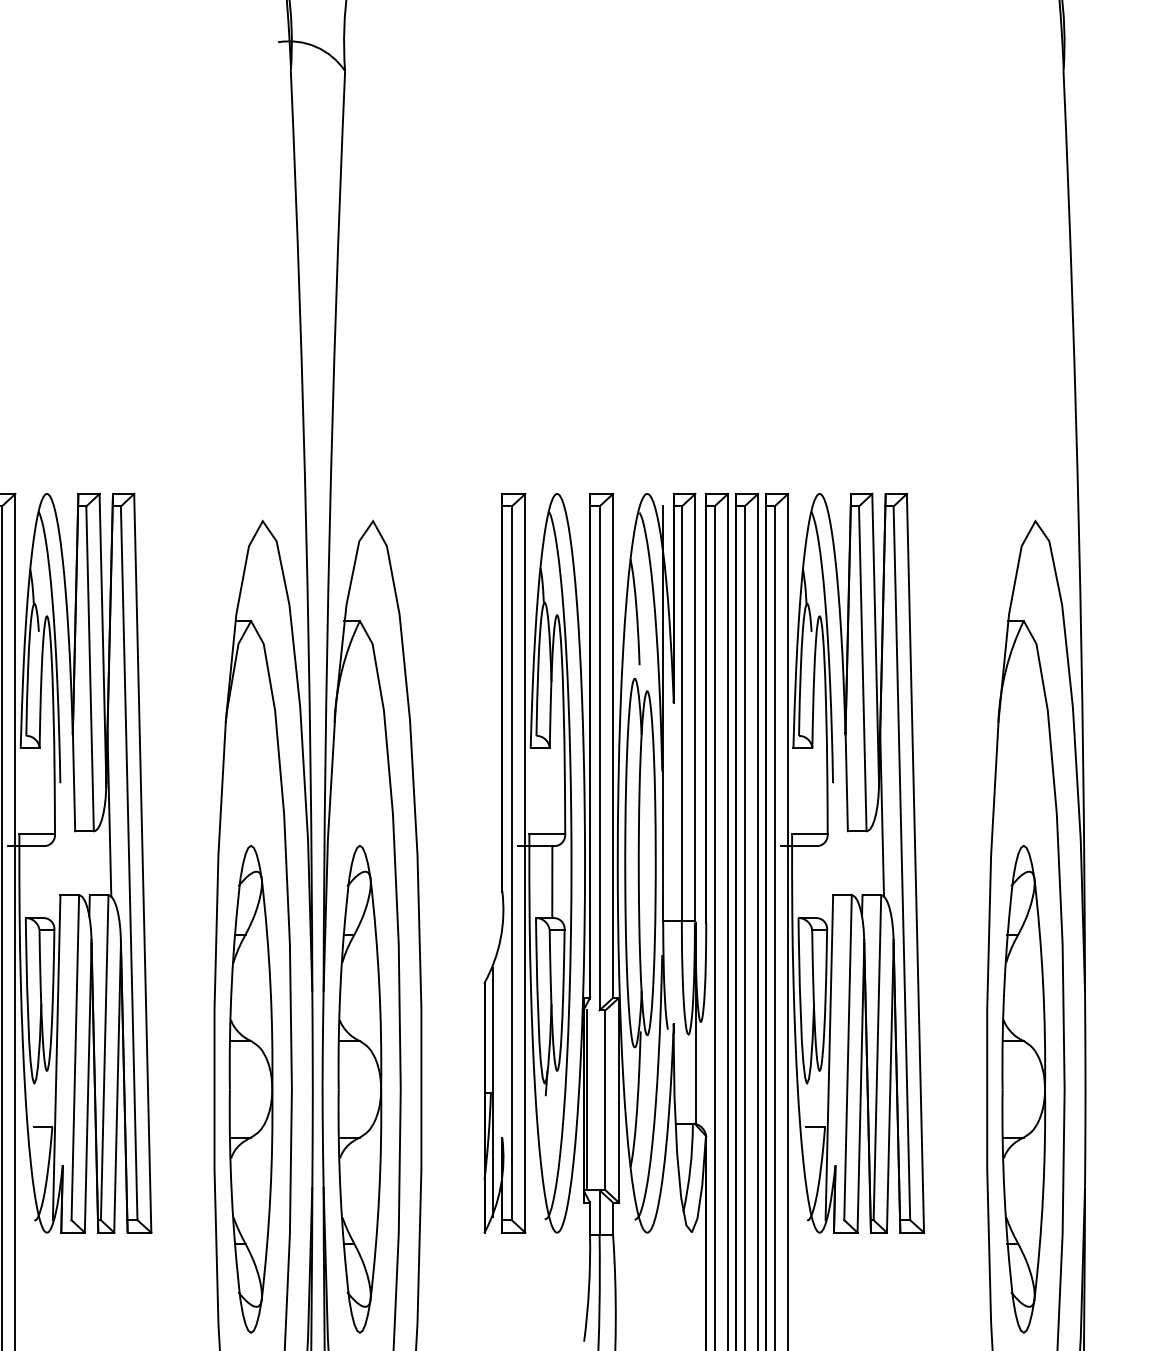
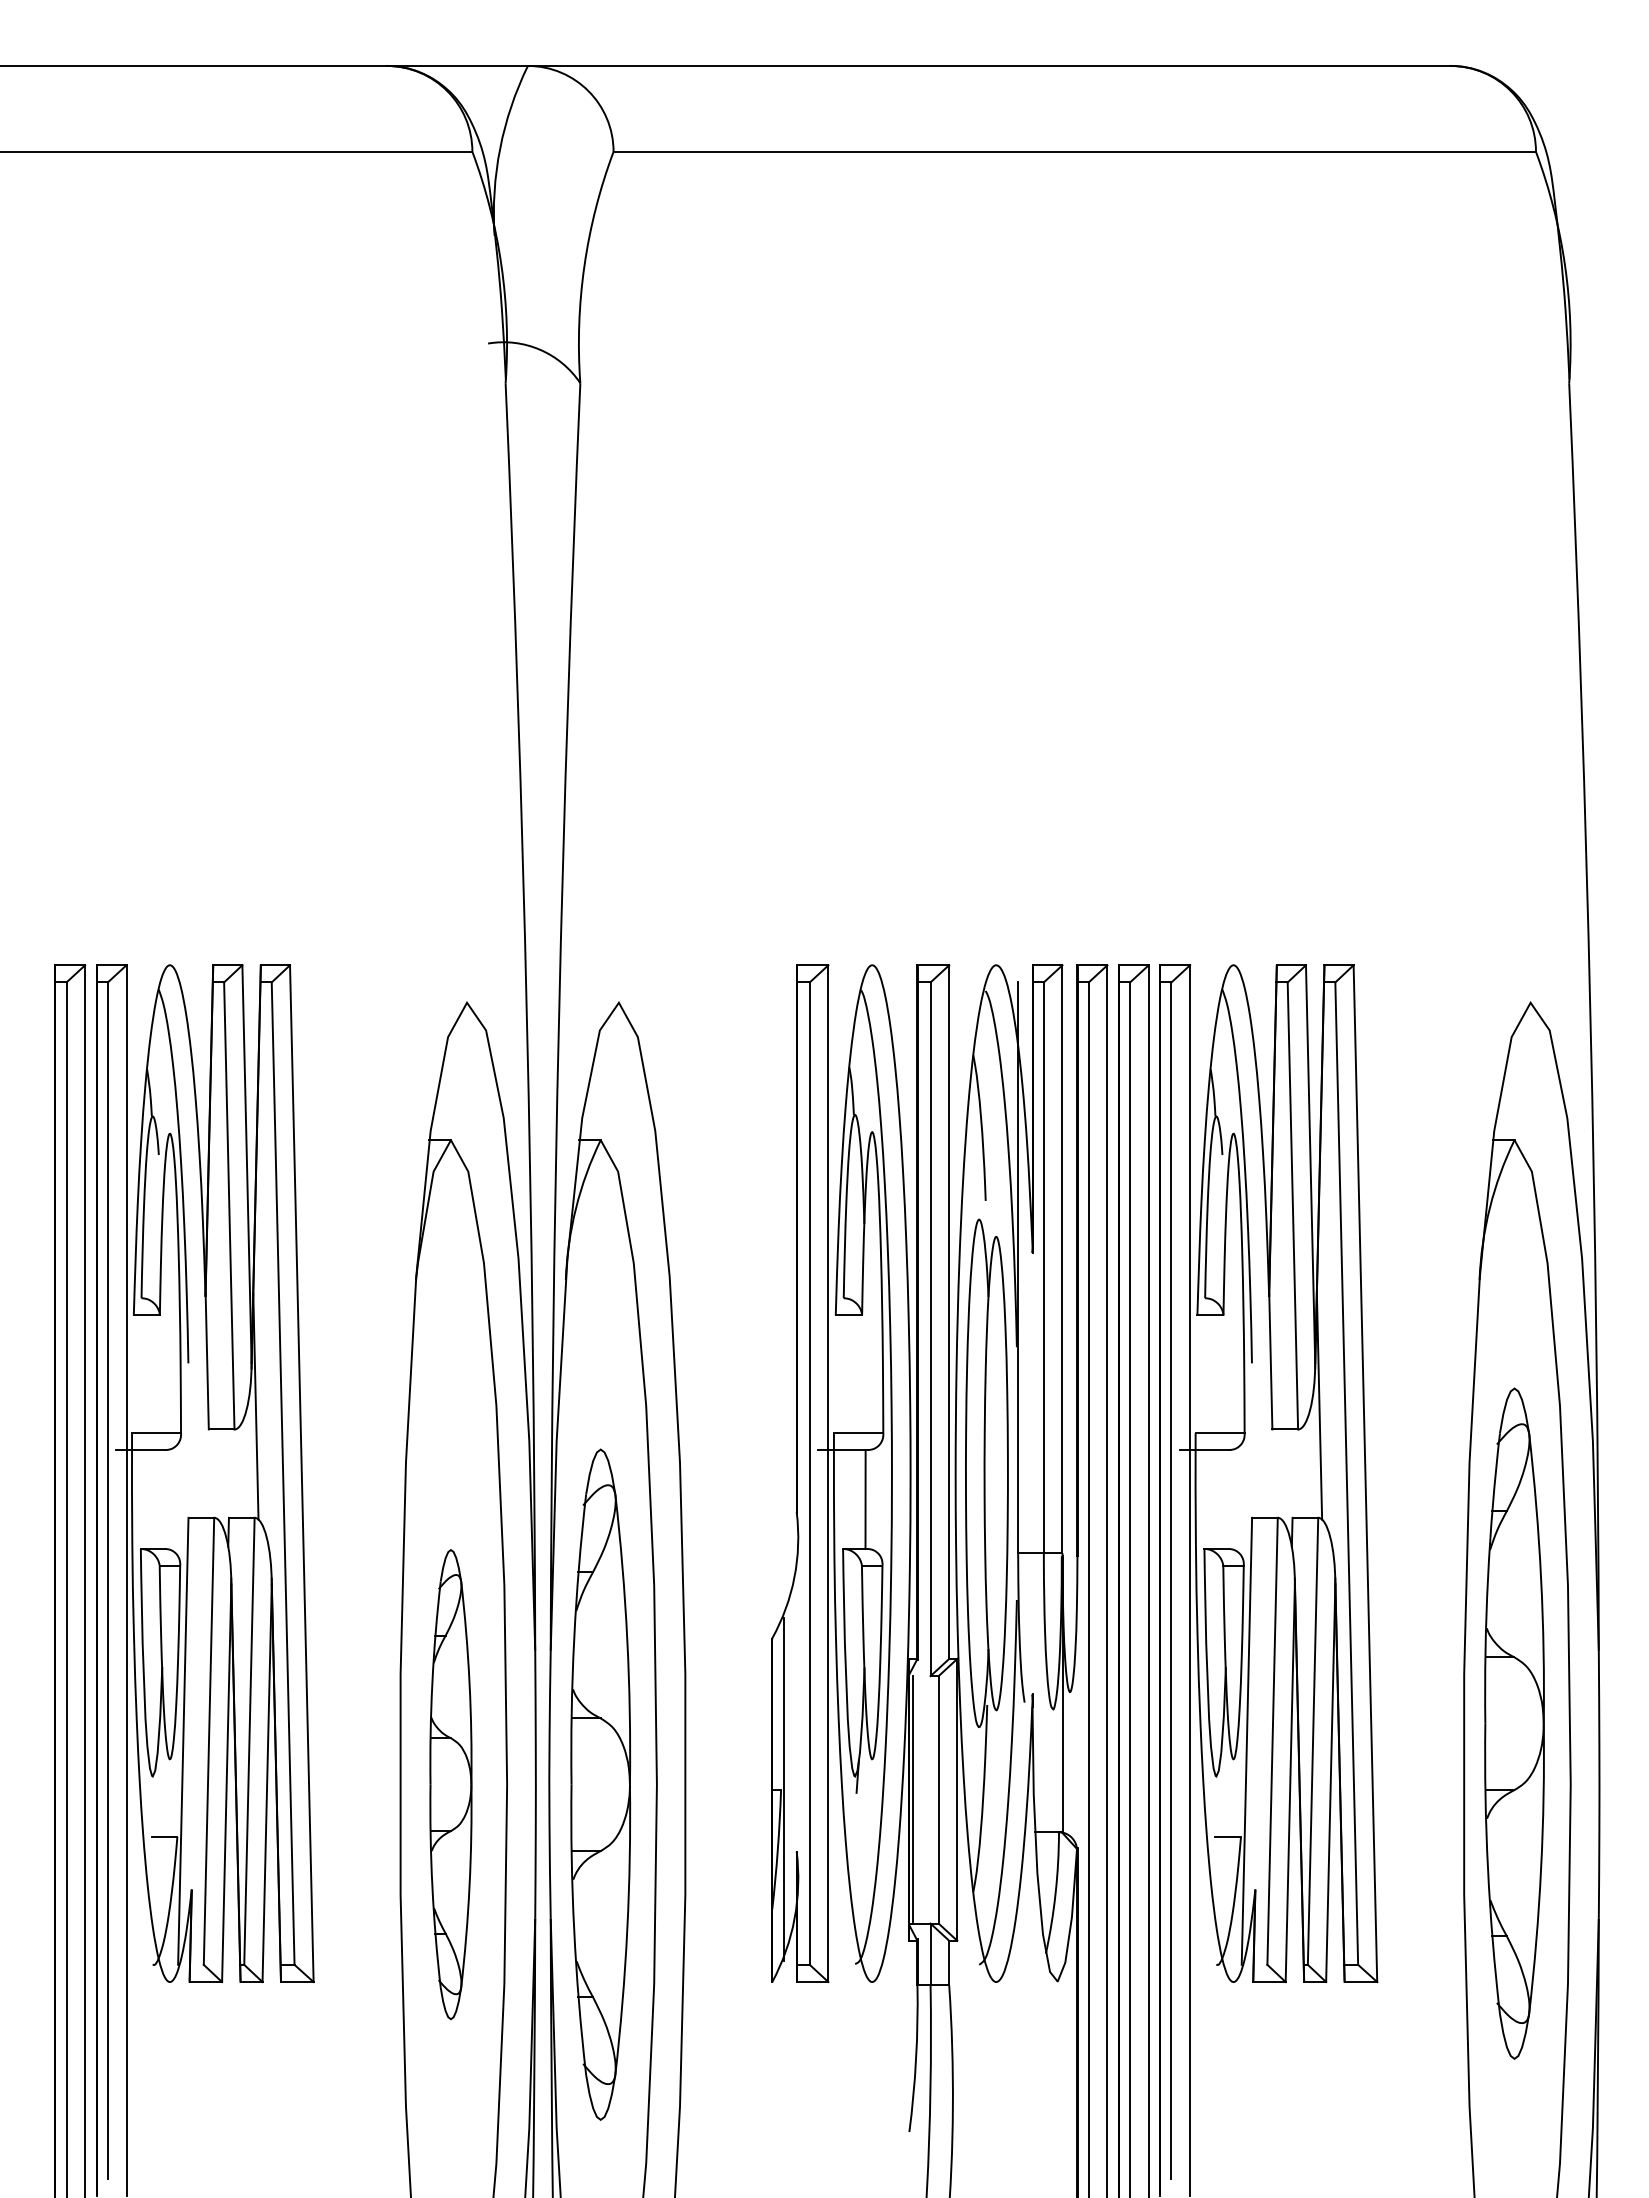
part: (250, 1089) -> (450, 1784), size x0.7
part: (1023, 1089) -> (1514, 1723), moved

